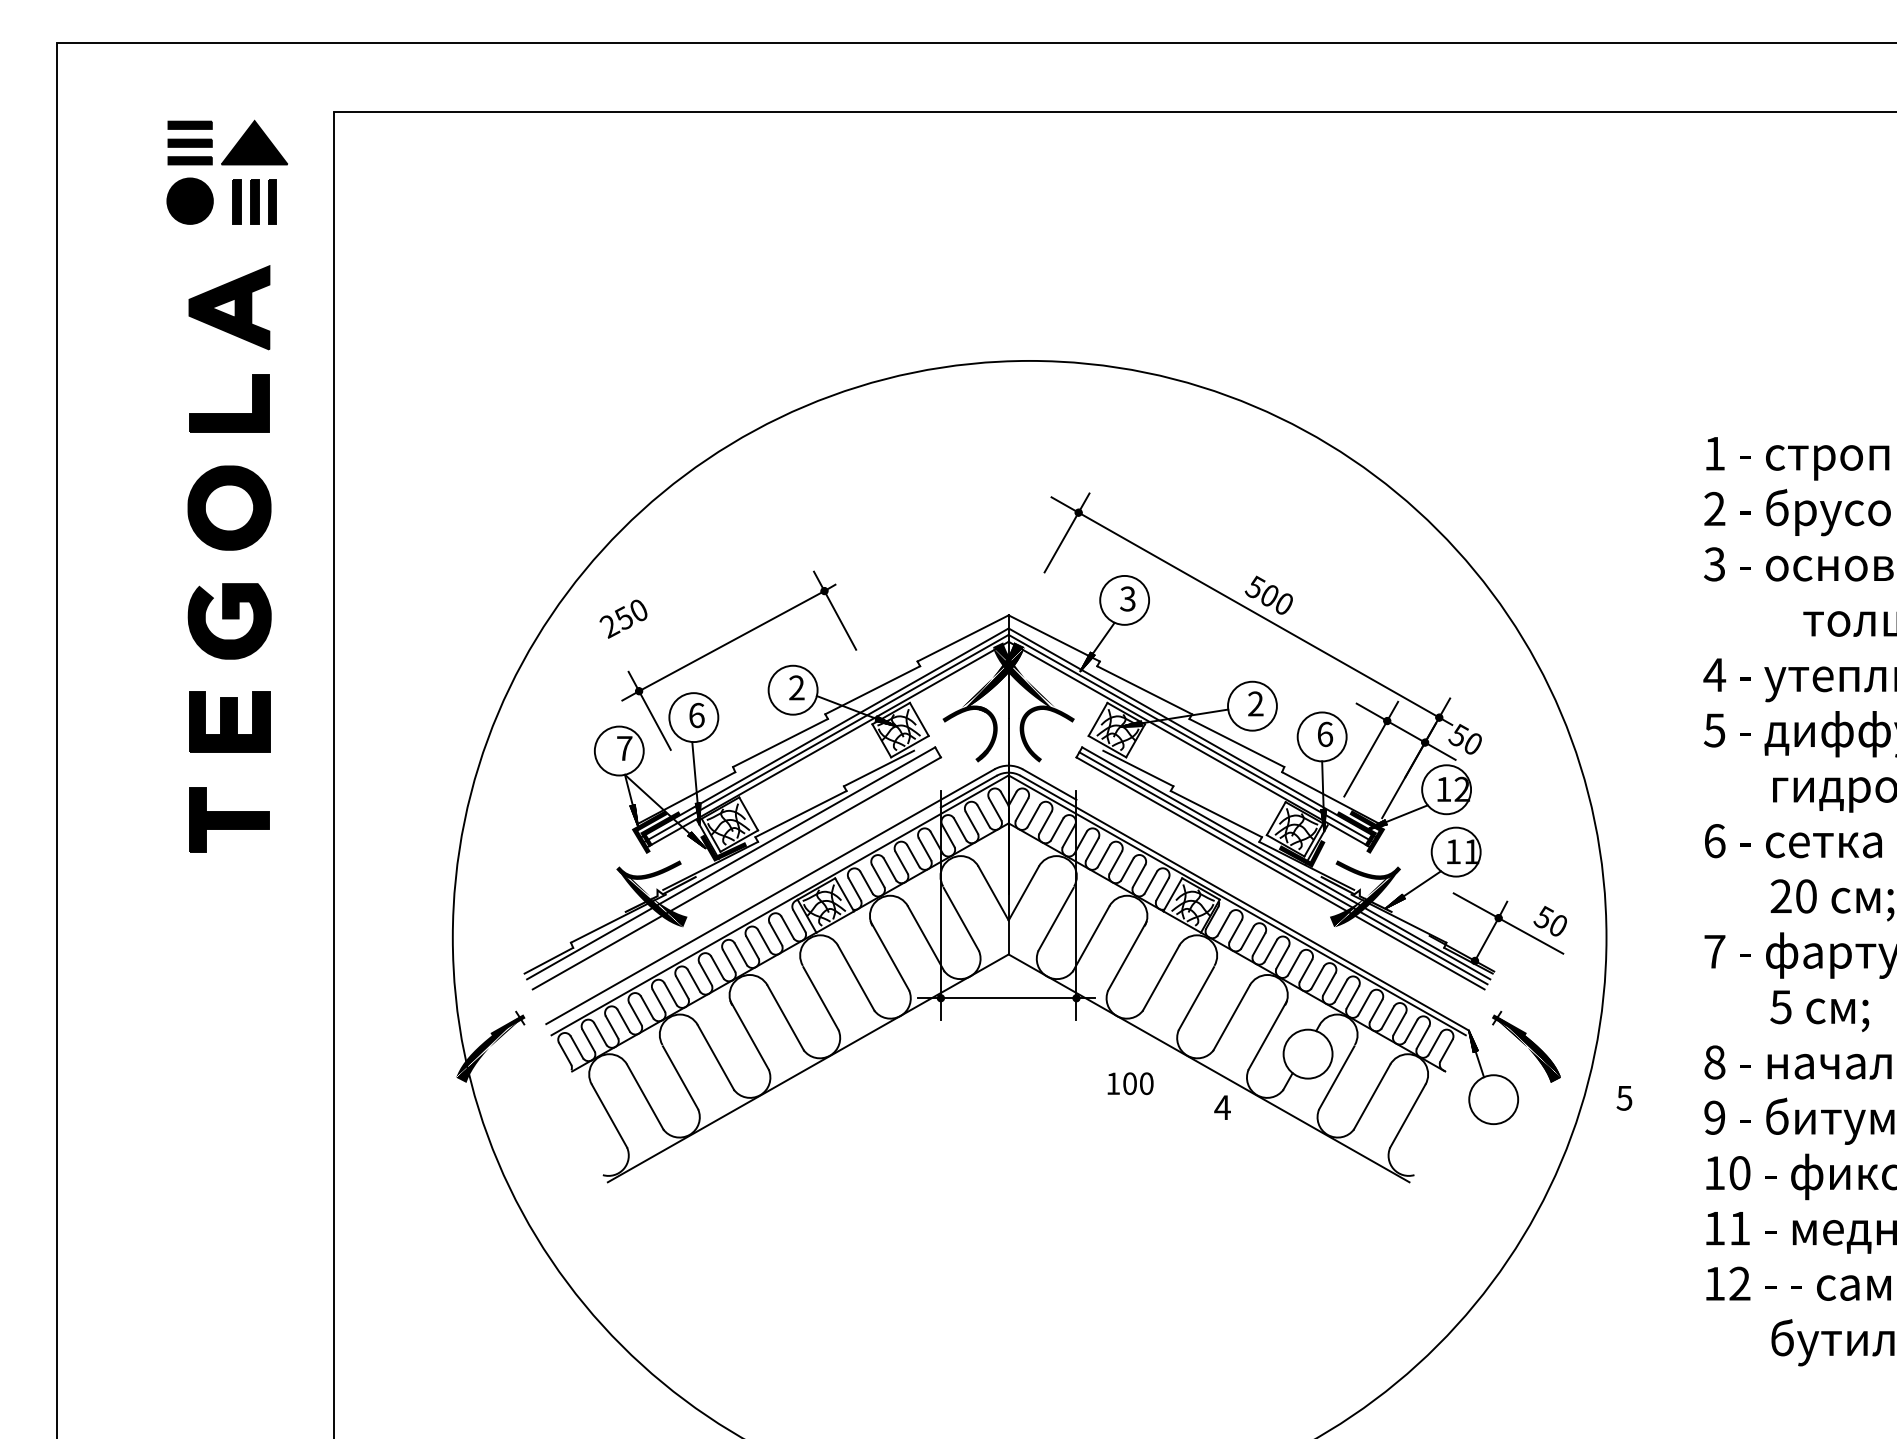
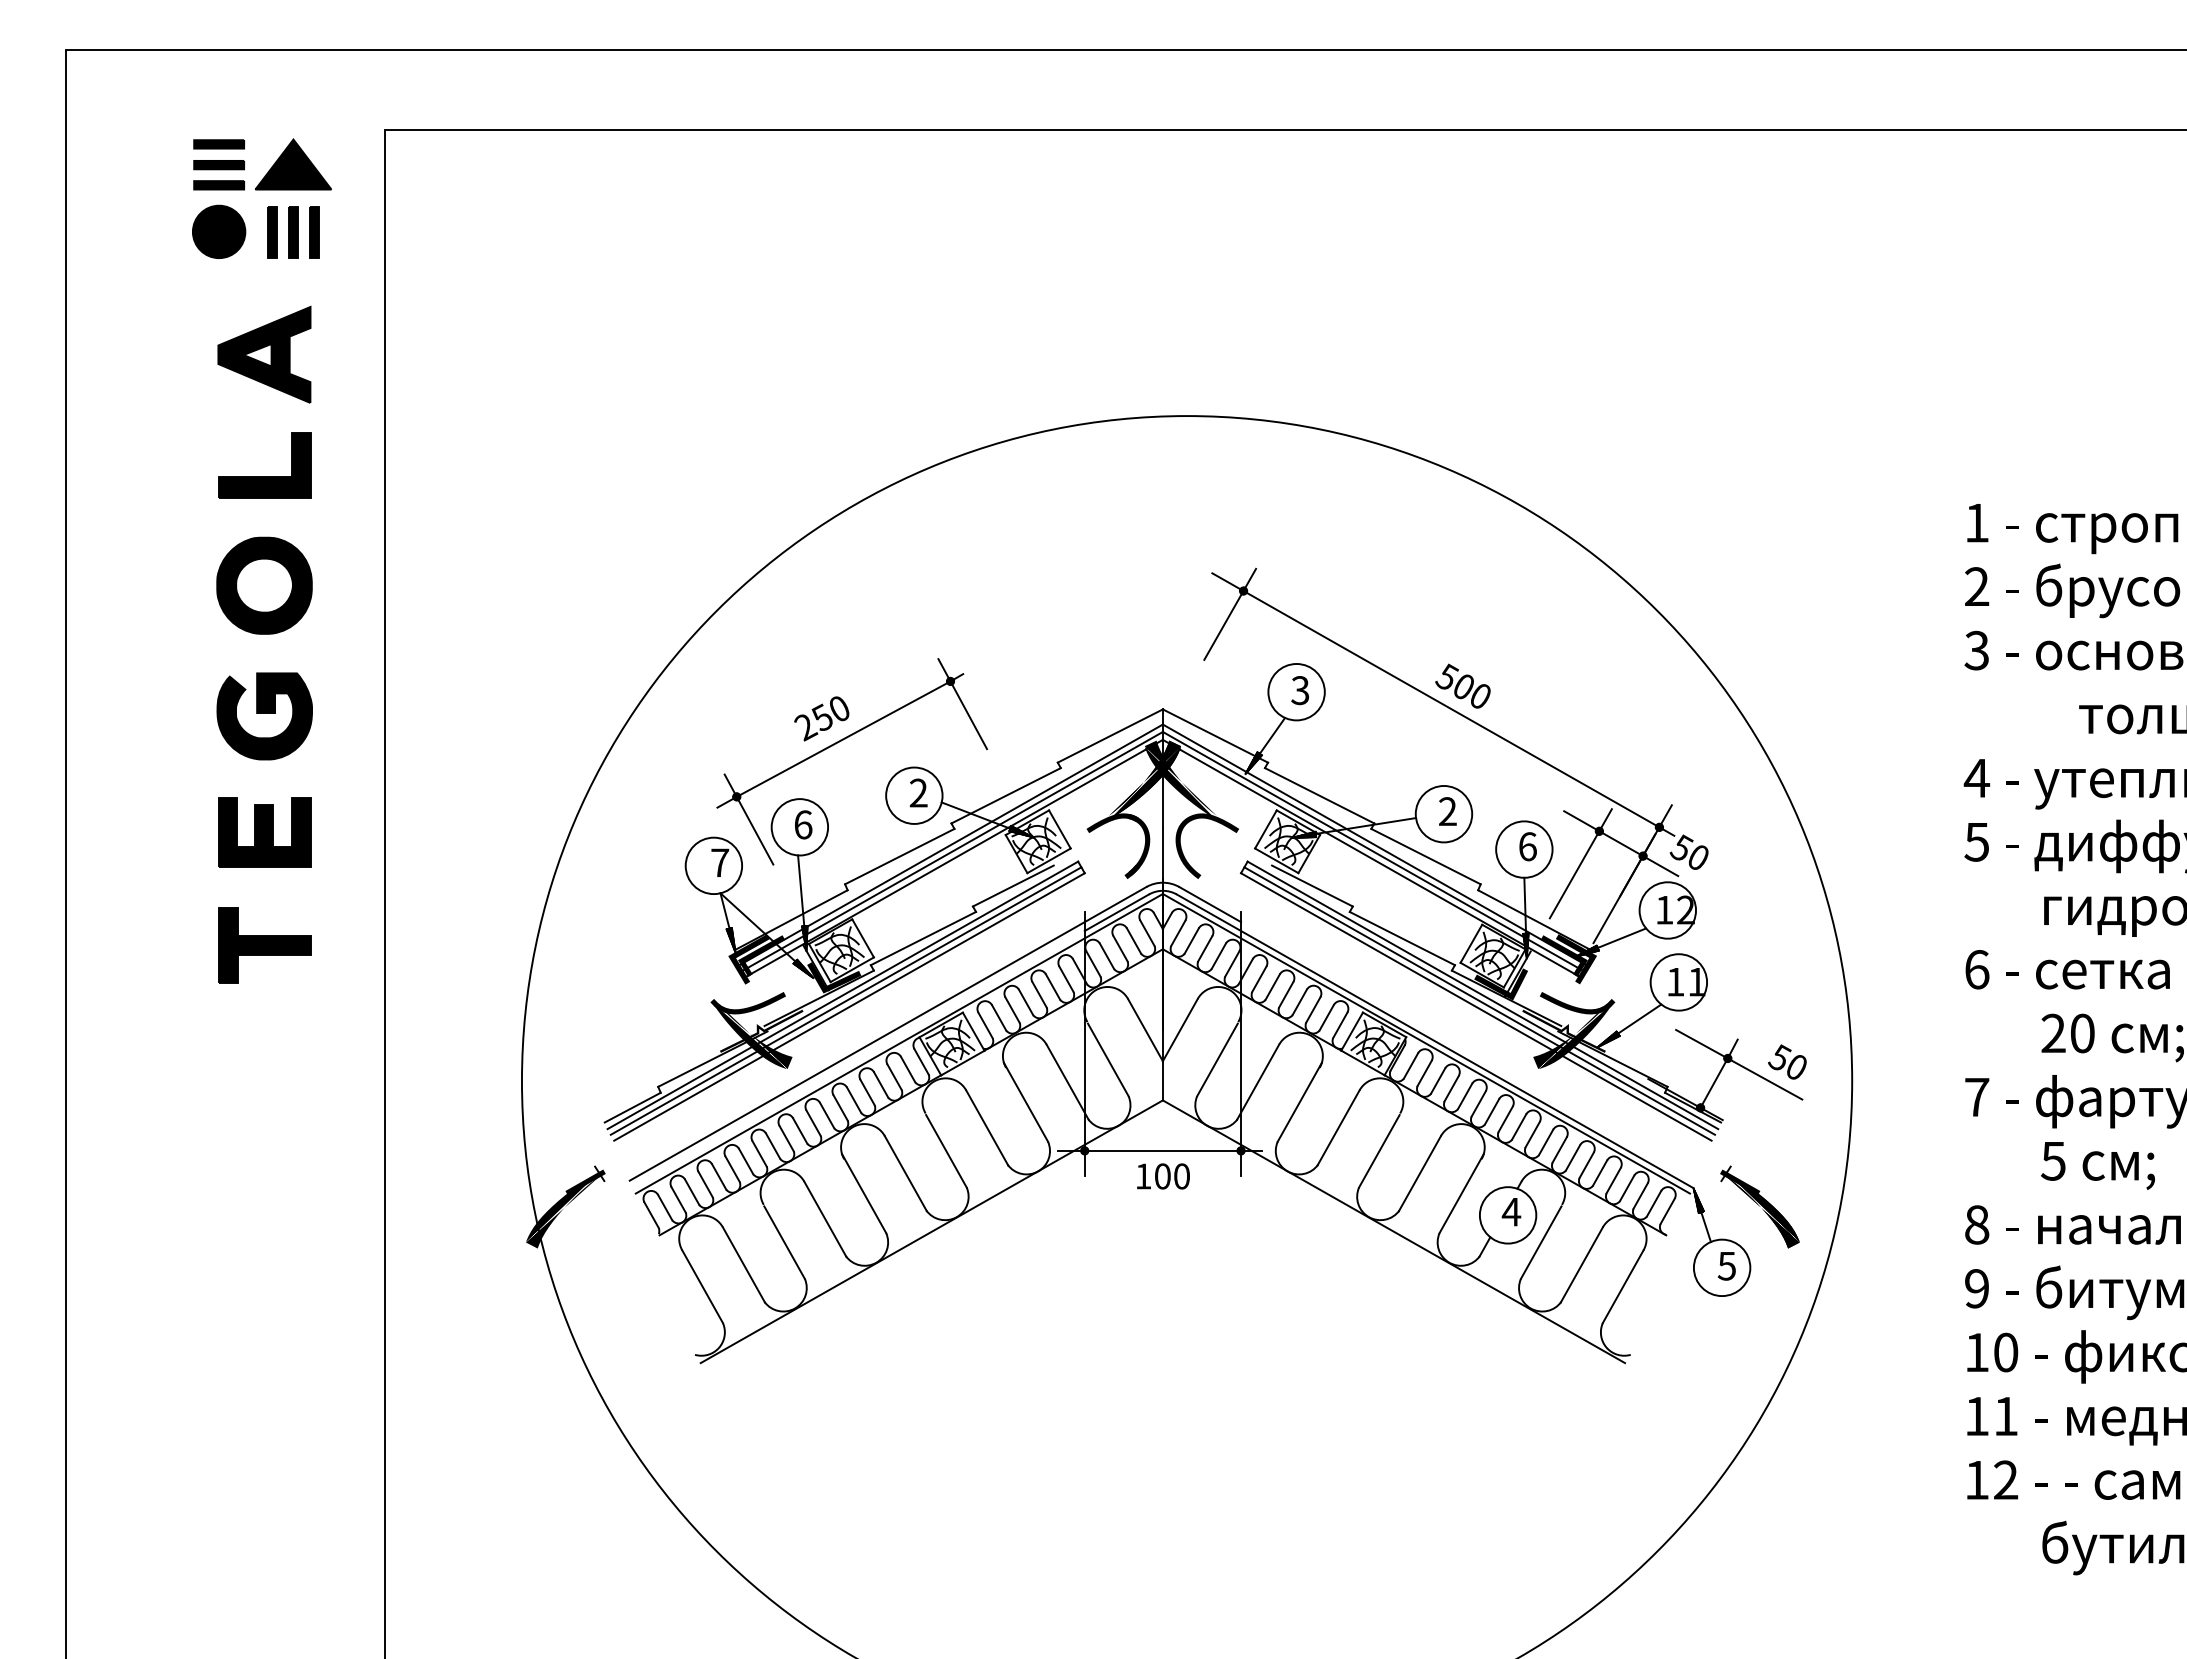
text: (623, 618) -> (821, 718), moved
line: (733, 867) -> (845, 1000), added
text: (1130, 1083) -> (1163, 1176), moved
text: (1624, 1098) -> (1726, 1266), moved
text: (1222, 1108) -> (1511, 1212), moved

